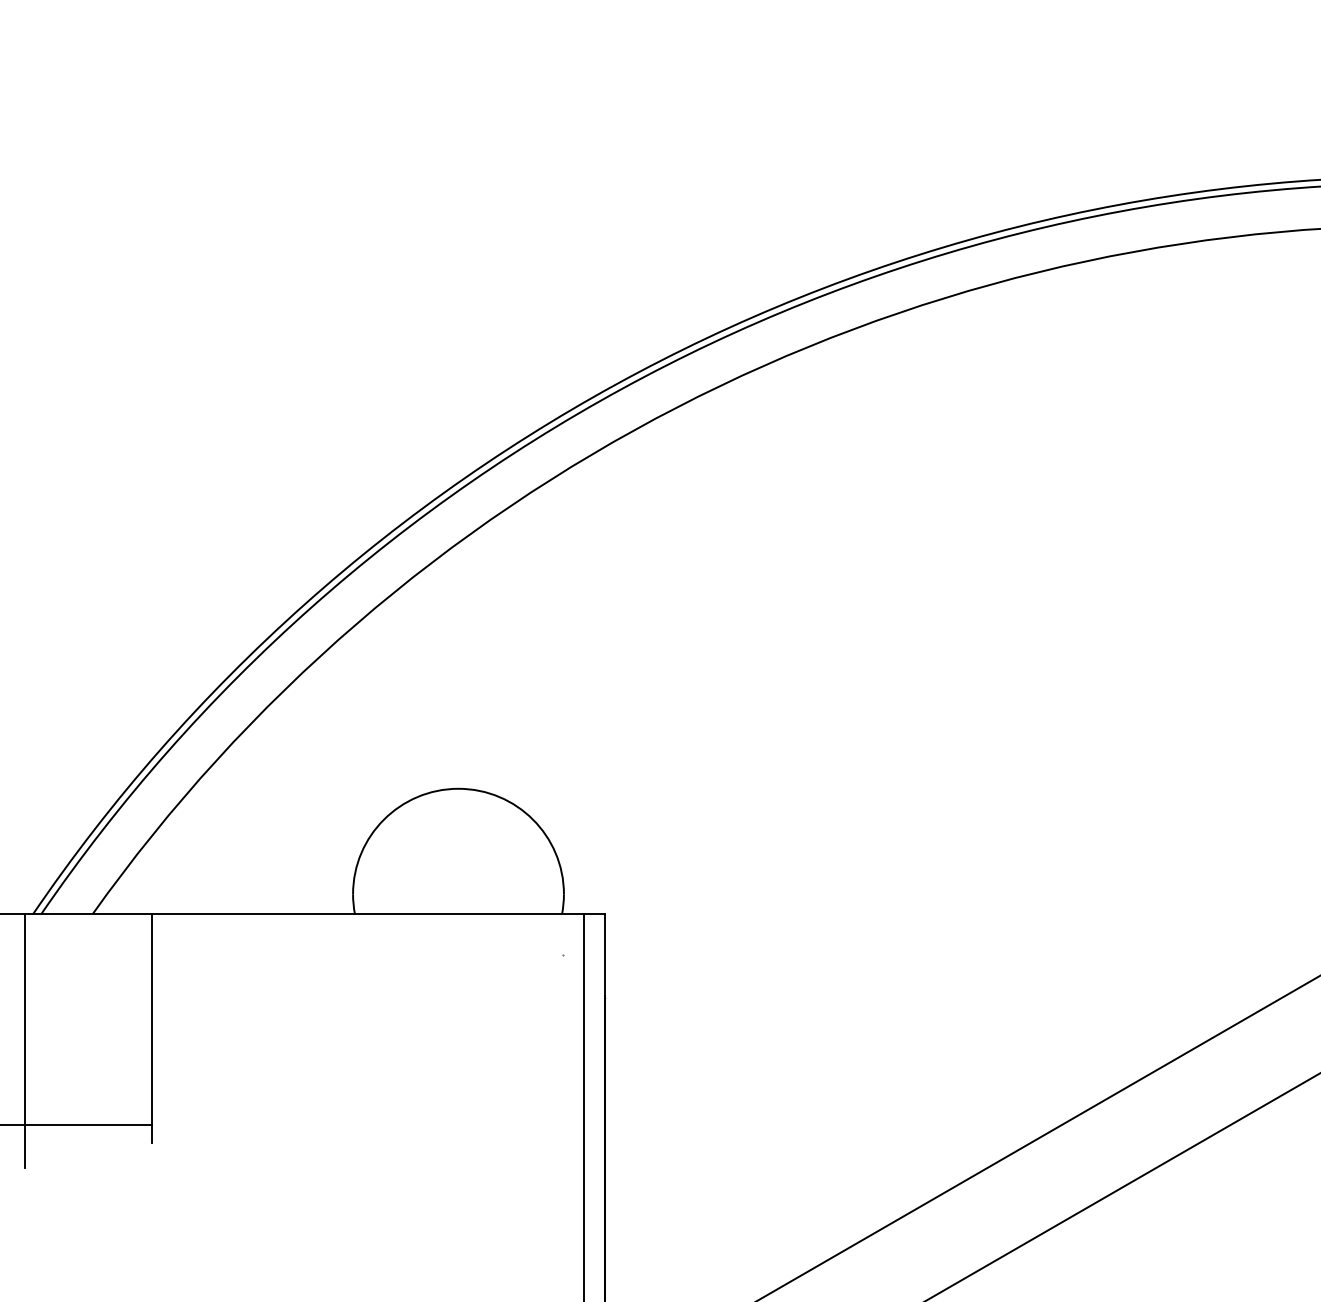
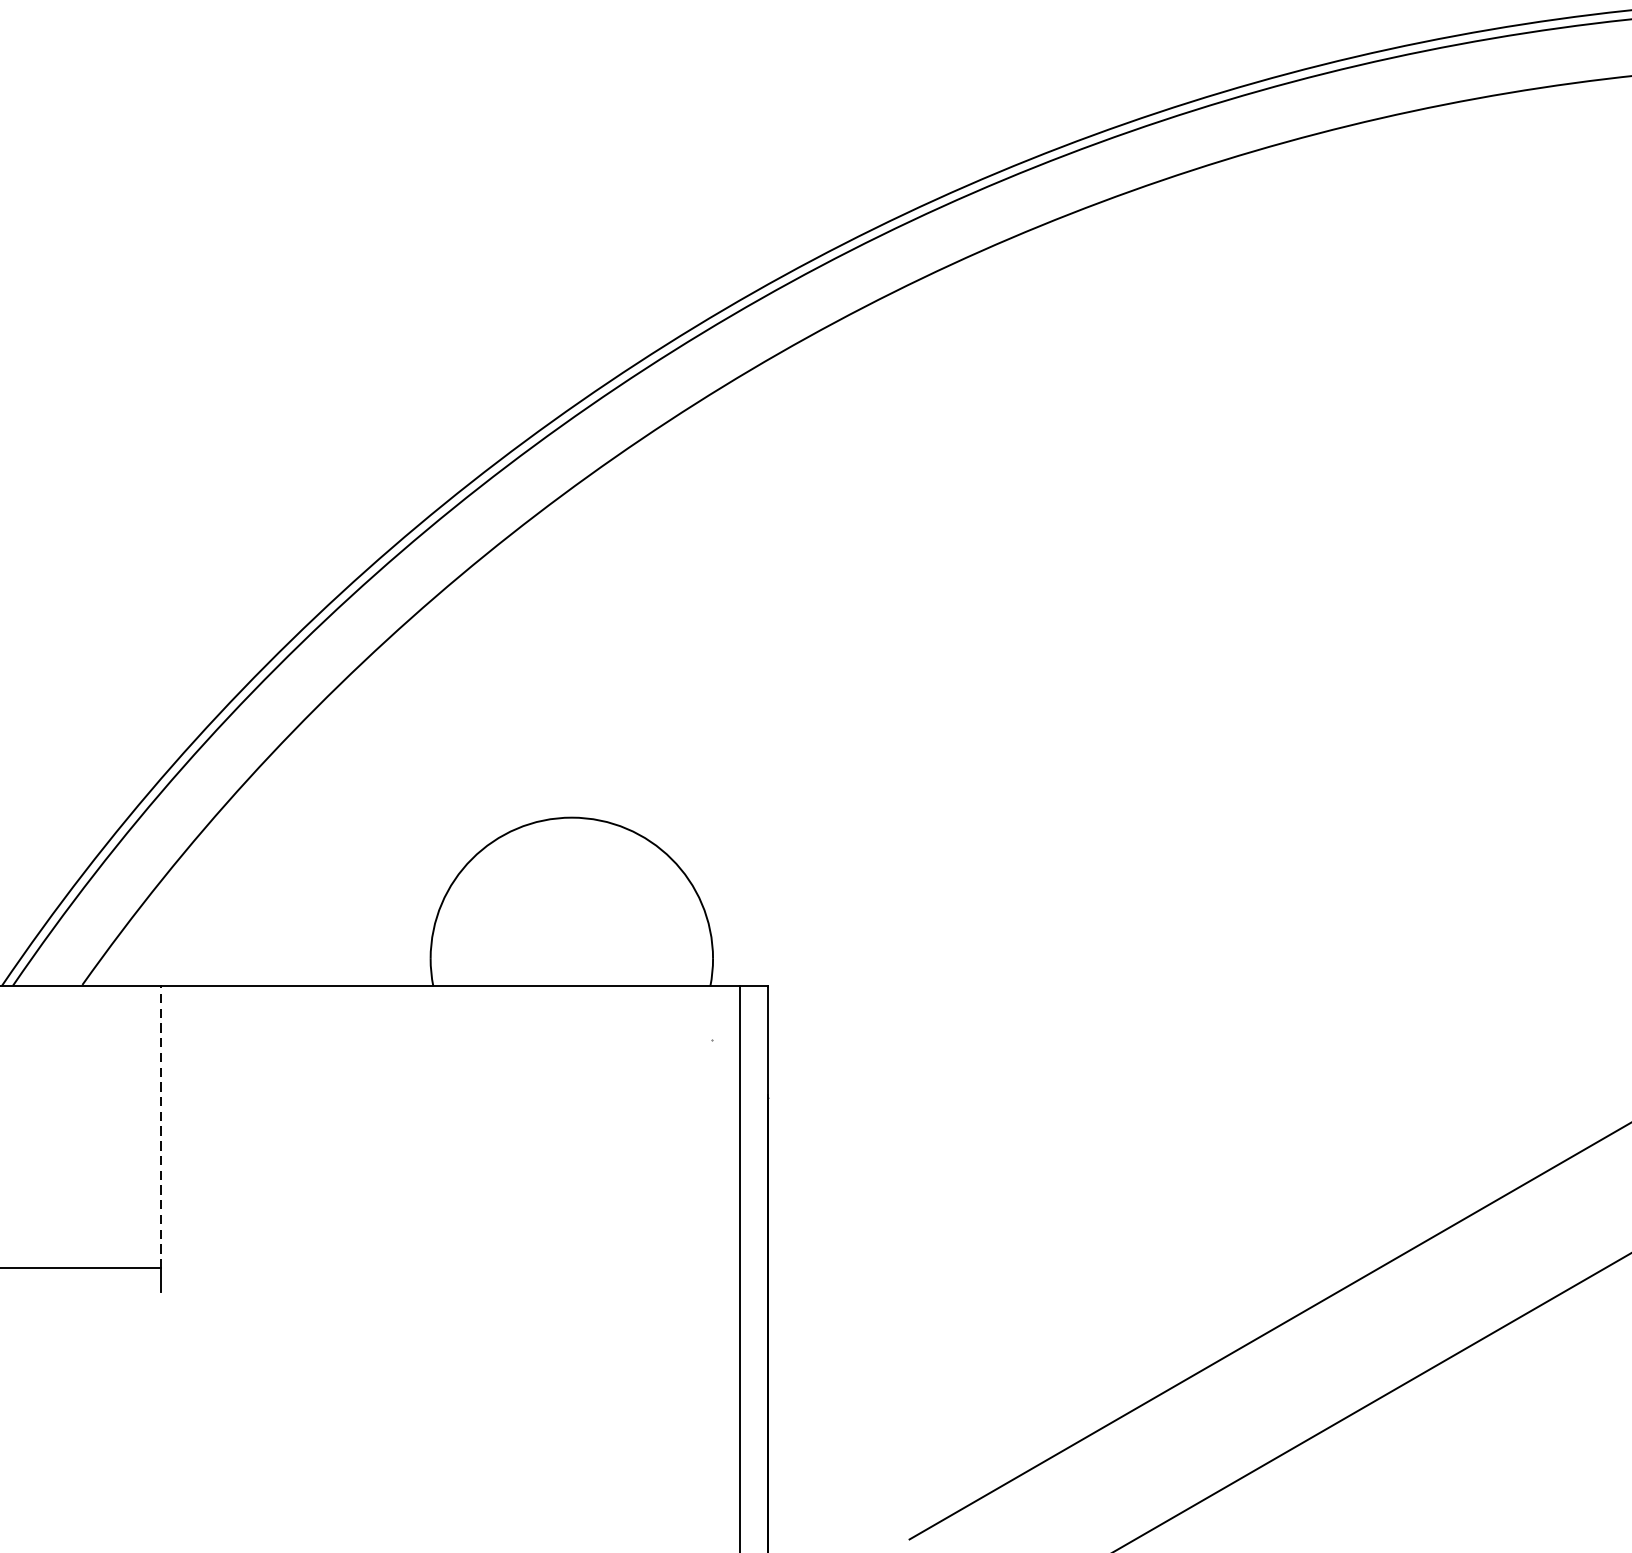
line: (151, 1019) -> (160, 1126), solid -> dashed

